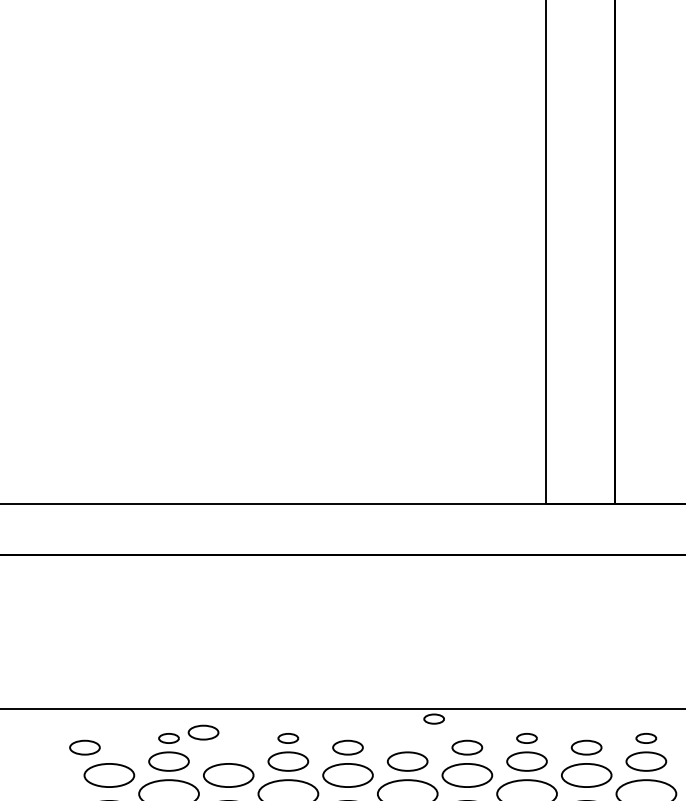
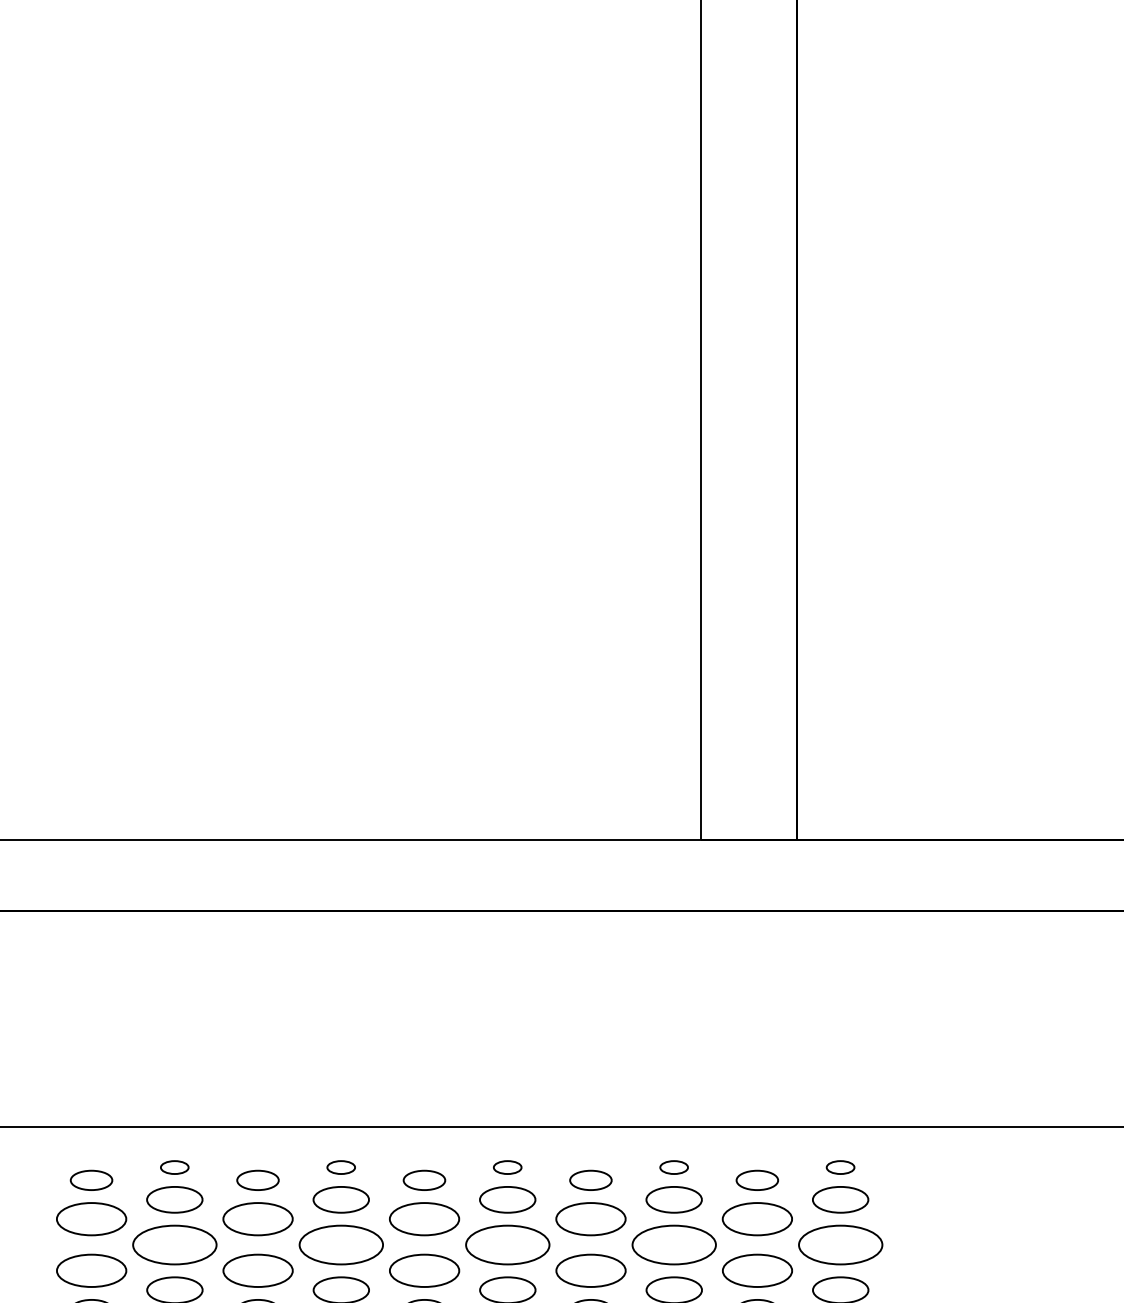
part: (434, 719) -> (507, 1167), moved
part: (203, 731) -> (257, 1179), moved
part: (84, 747) -> (91, 1179), moved

